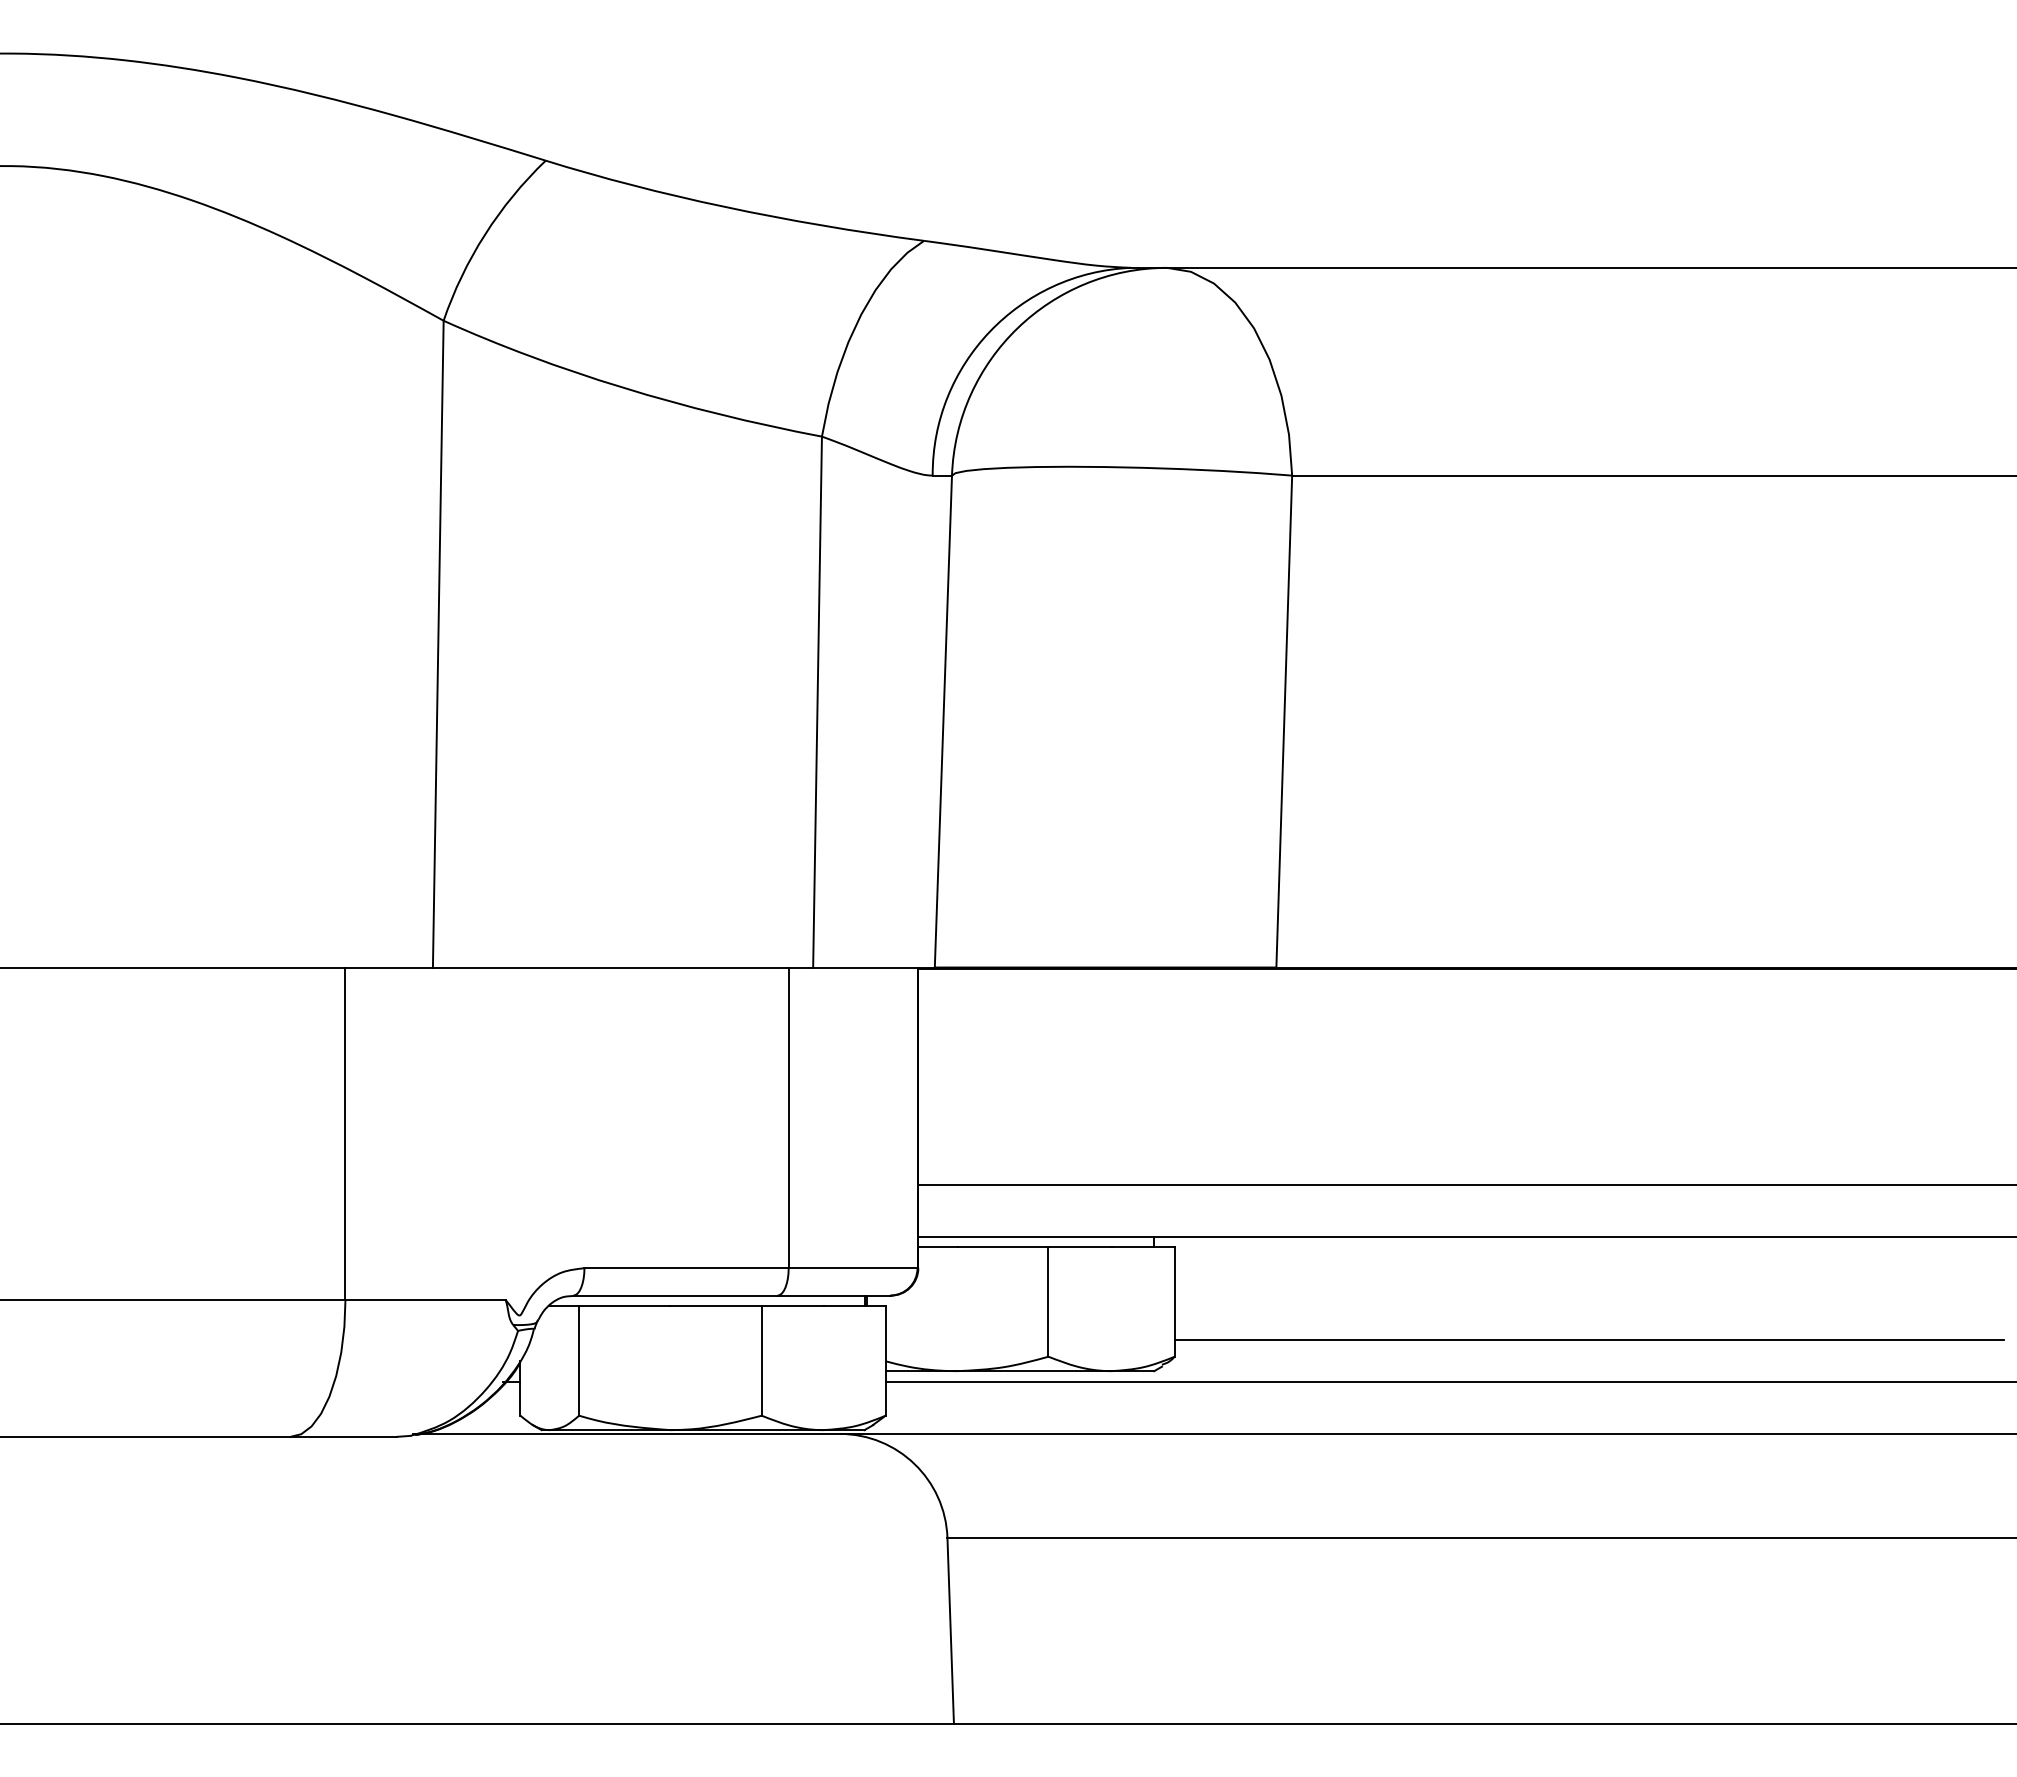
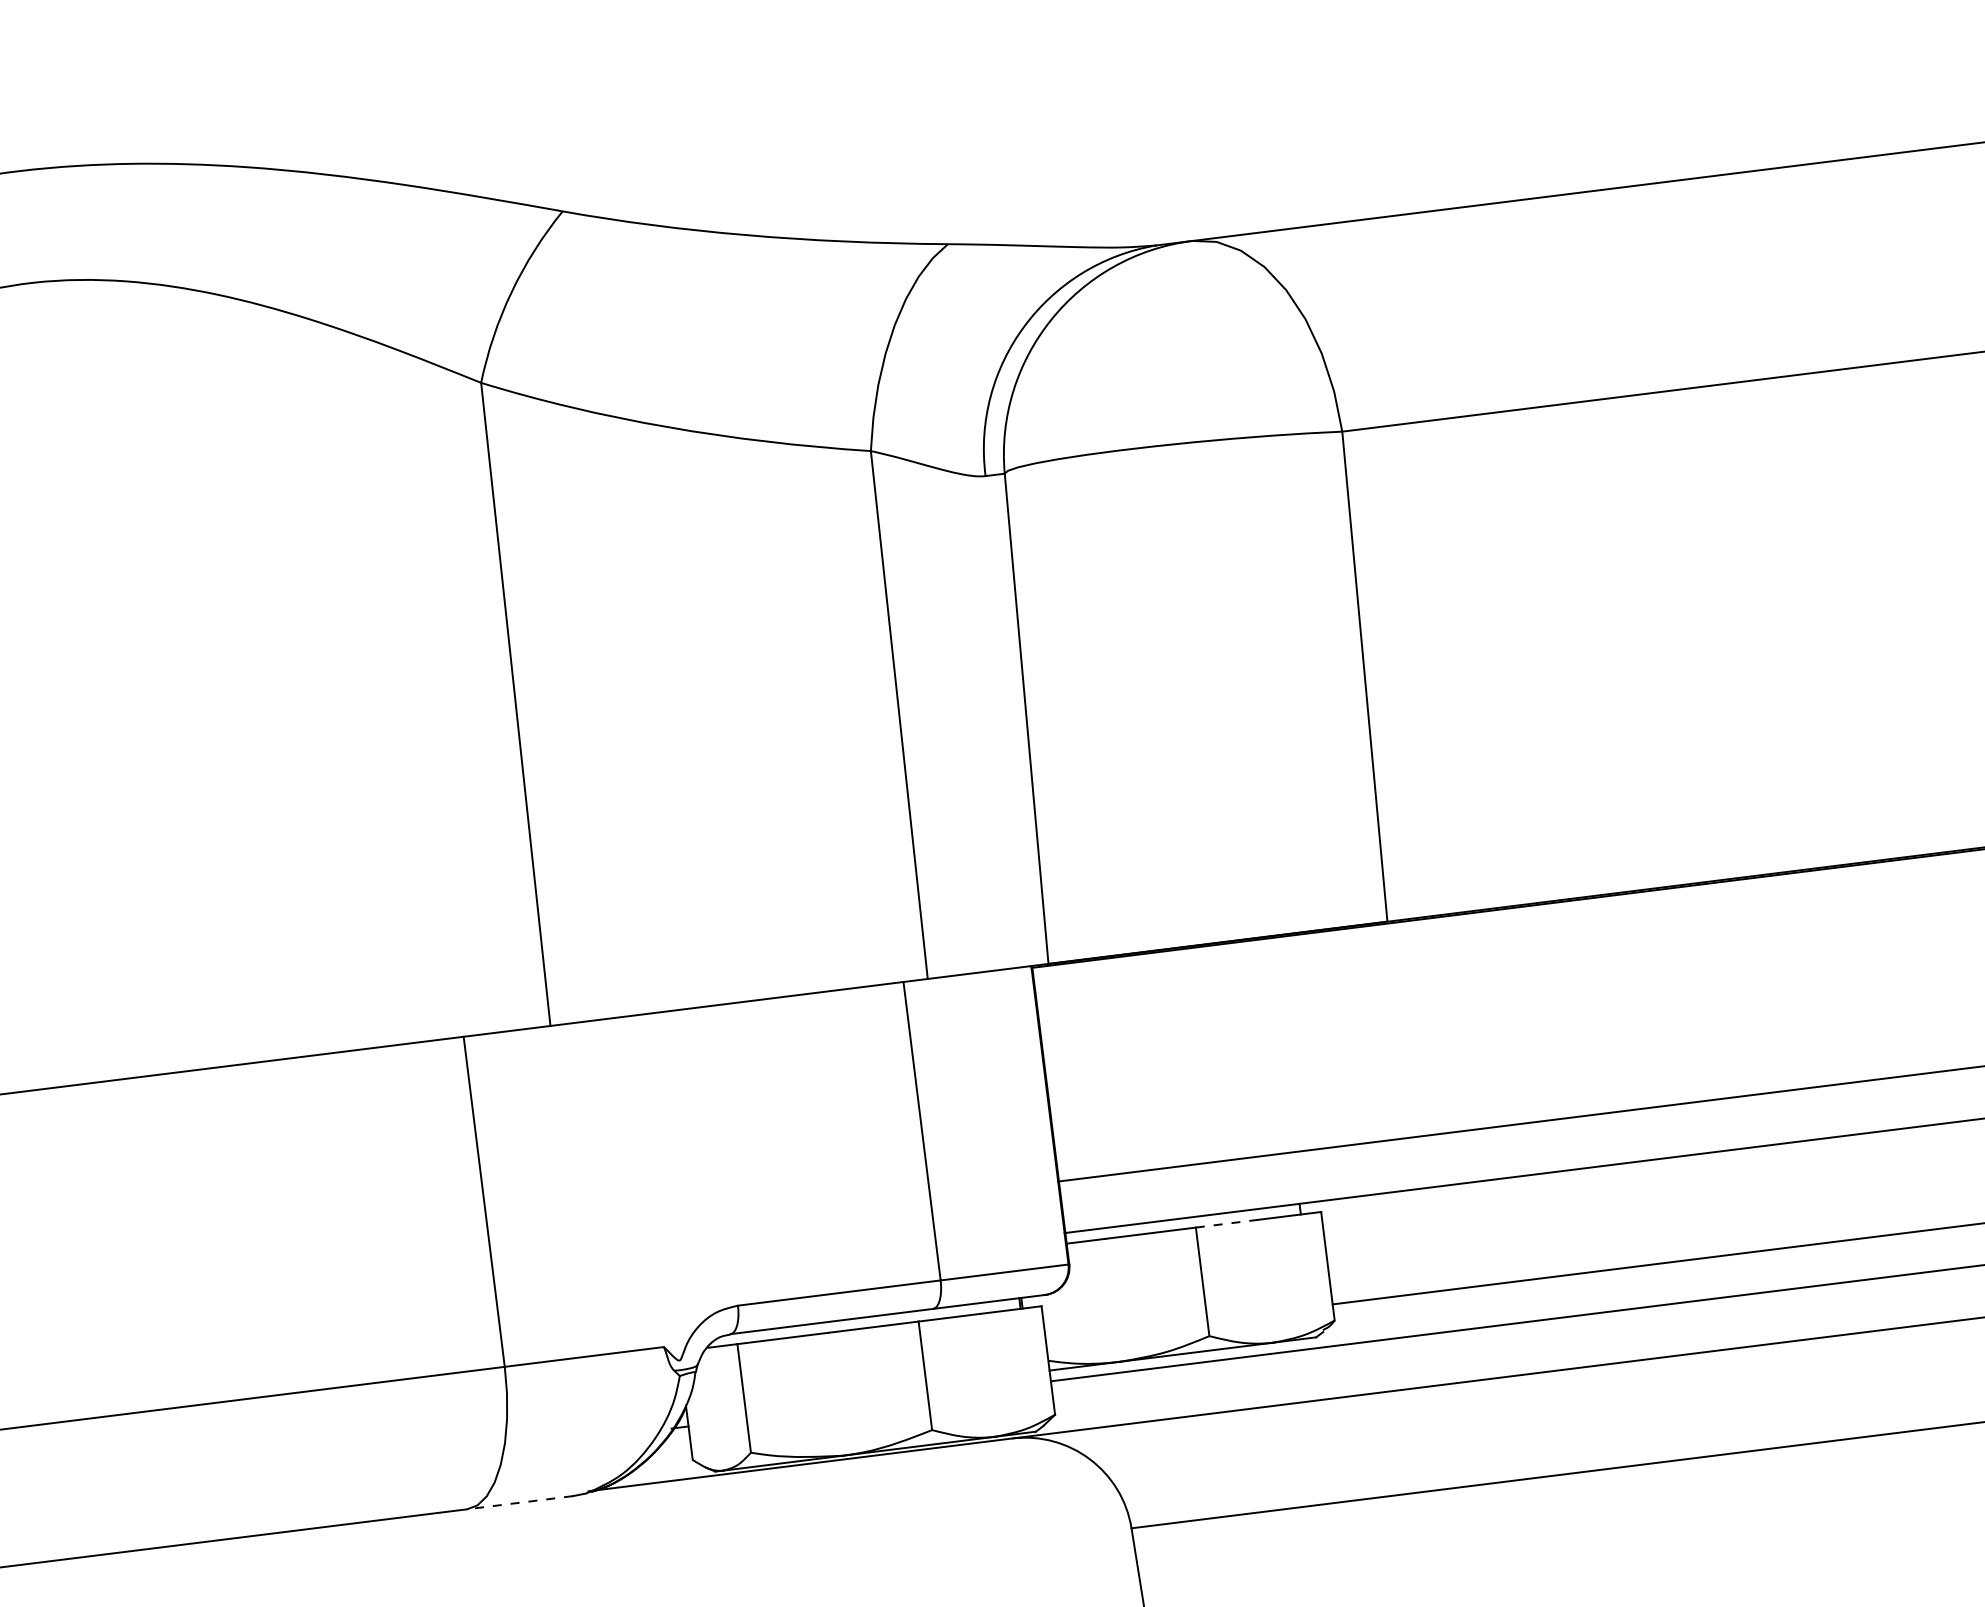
line: (1080, 1247) -> (1227, 1223), solid -> dashed
line: (343, 1436) -> (519, 1502), solid -> dashed

